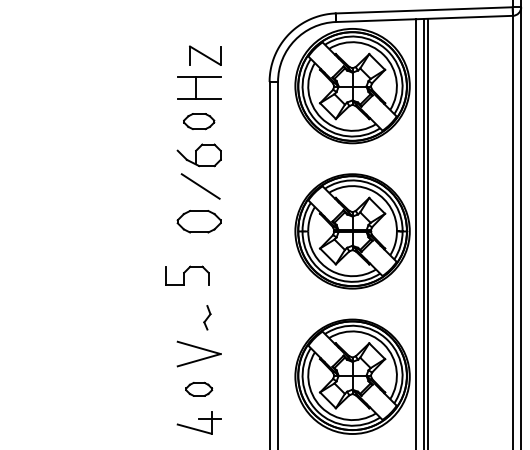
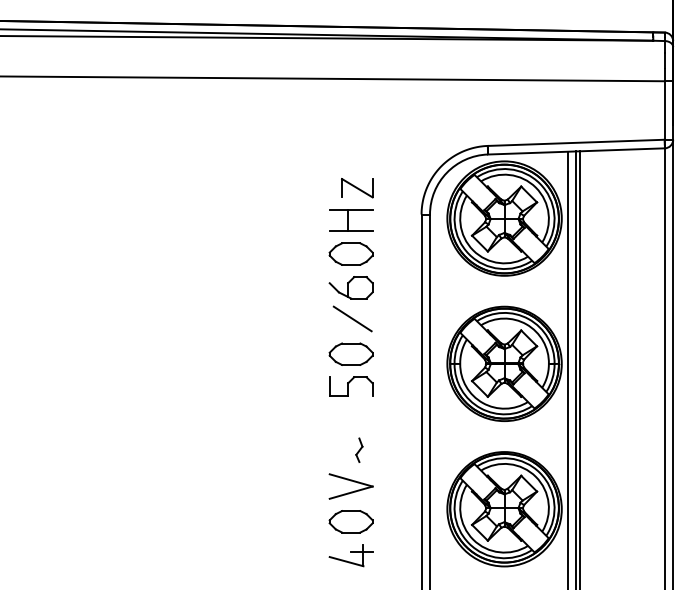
part: (198, 121) -> (350, 253), size x1.43
part: (187, 276) -> (351, 386), moved
part: (198, 389) -> (350, 521), size x1.67

